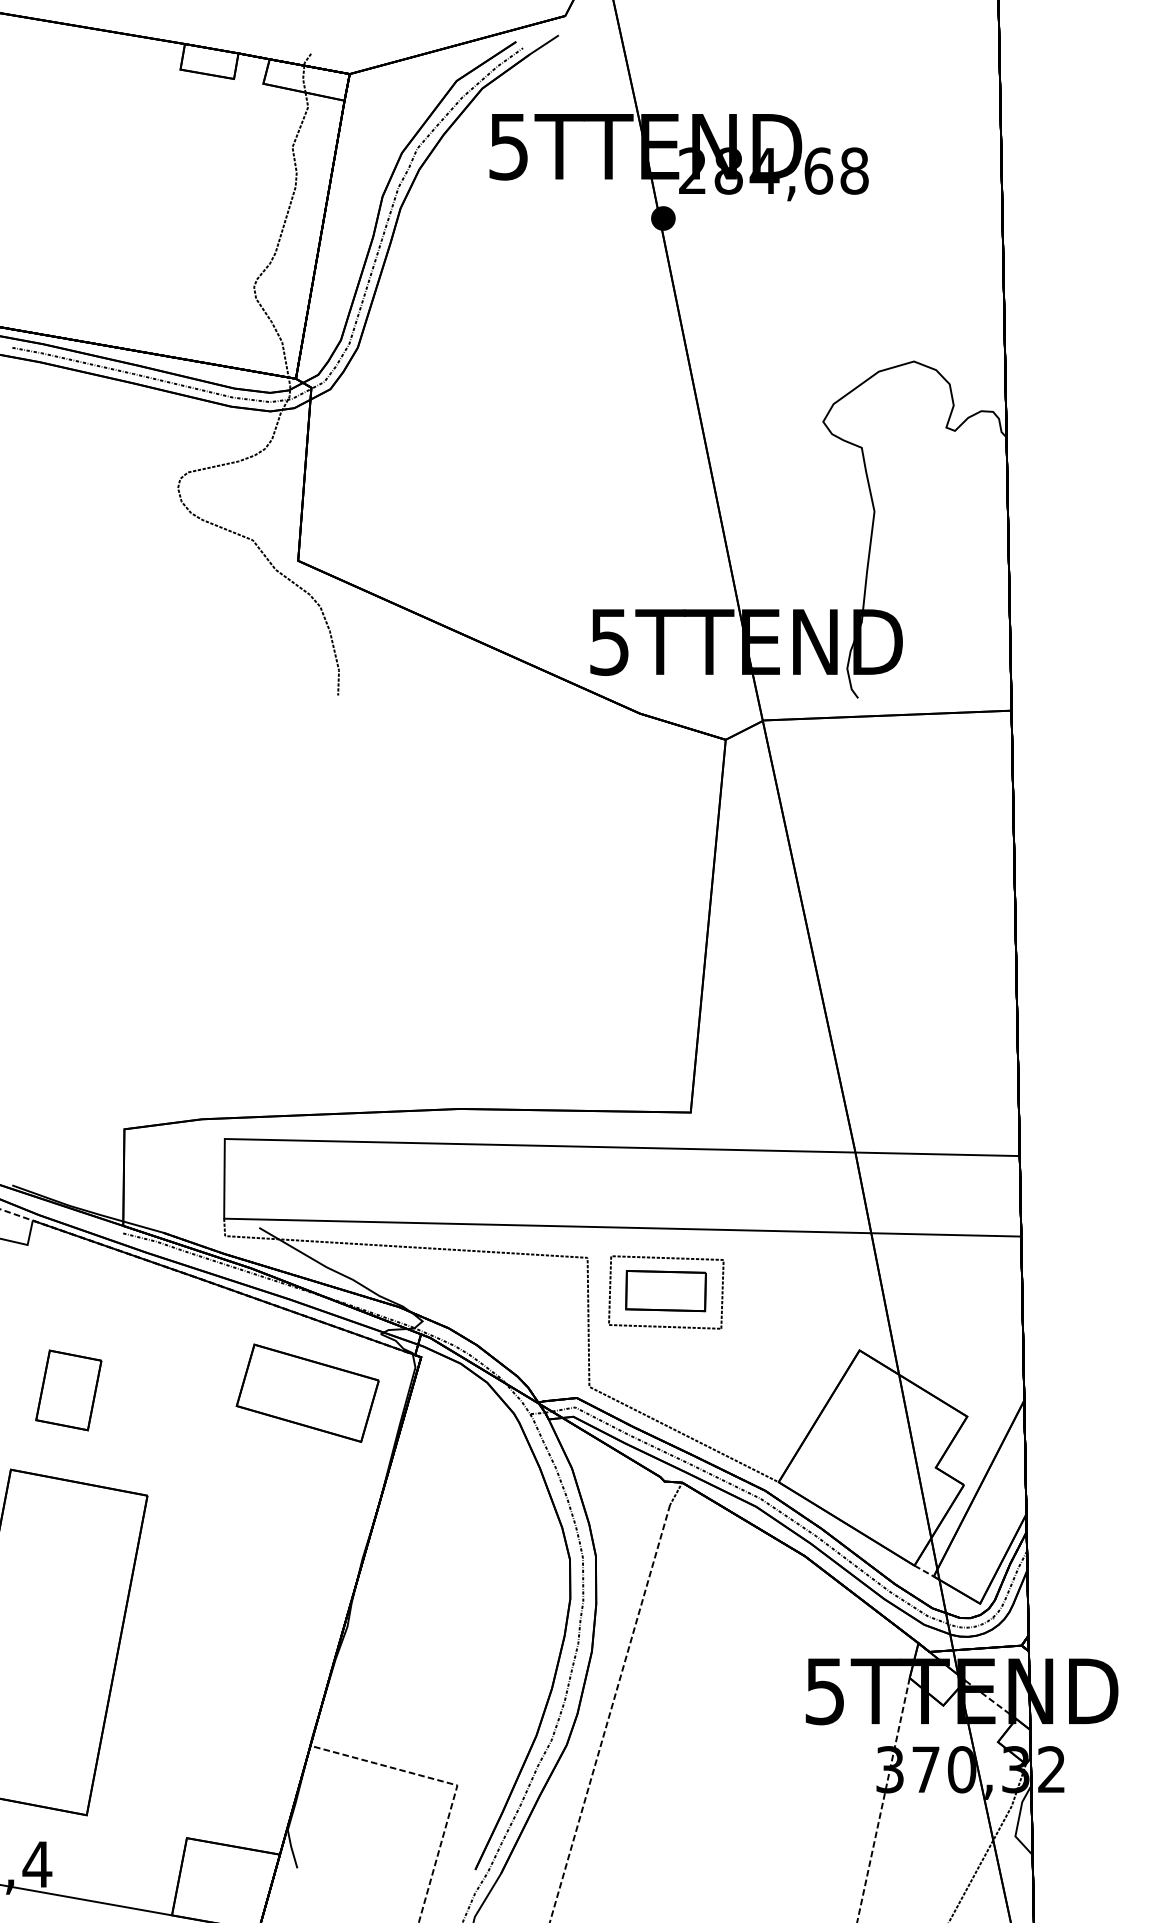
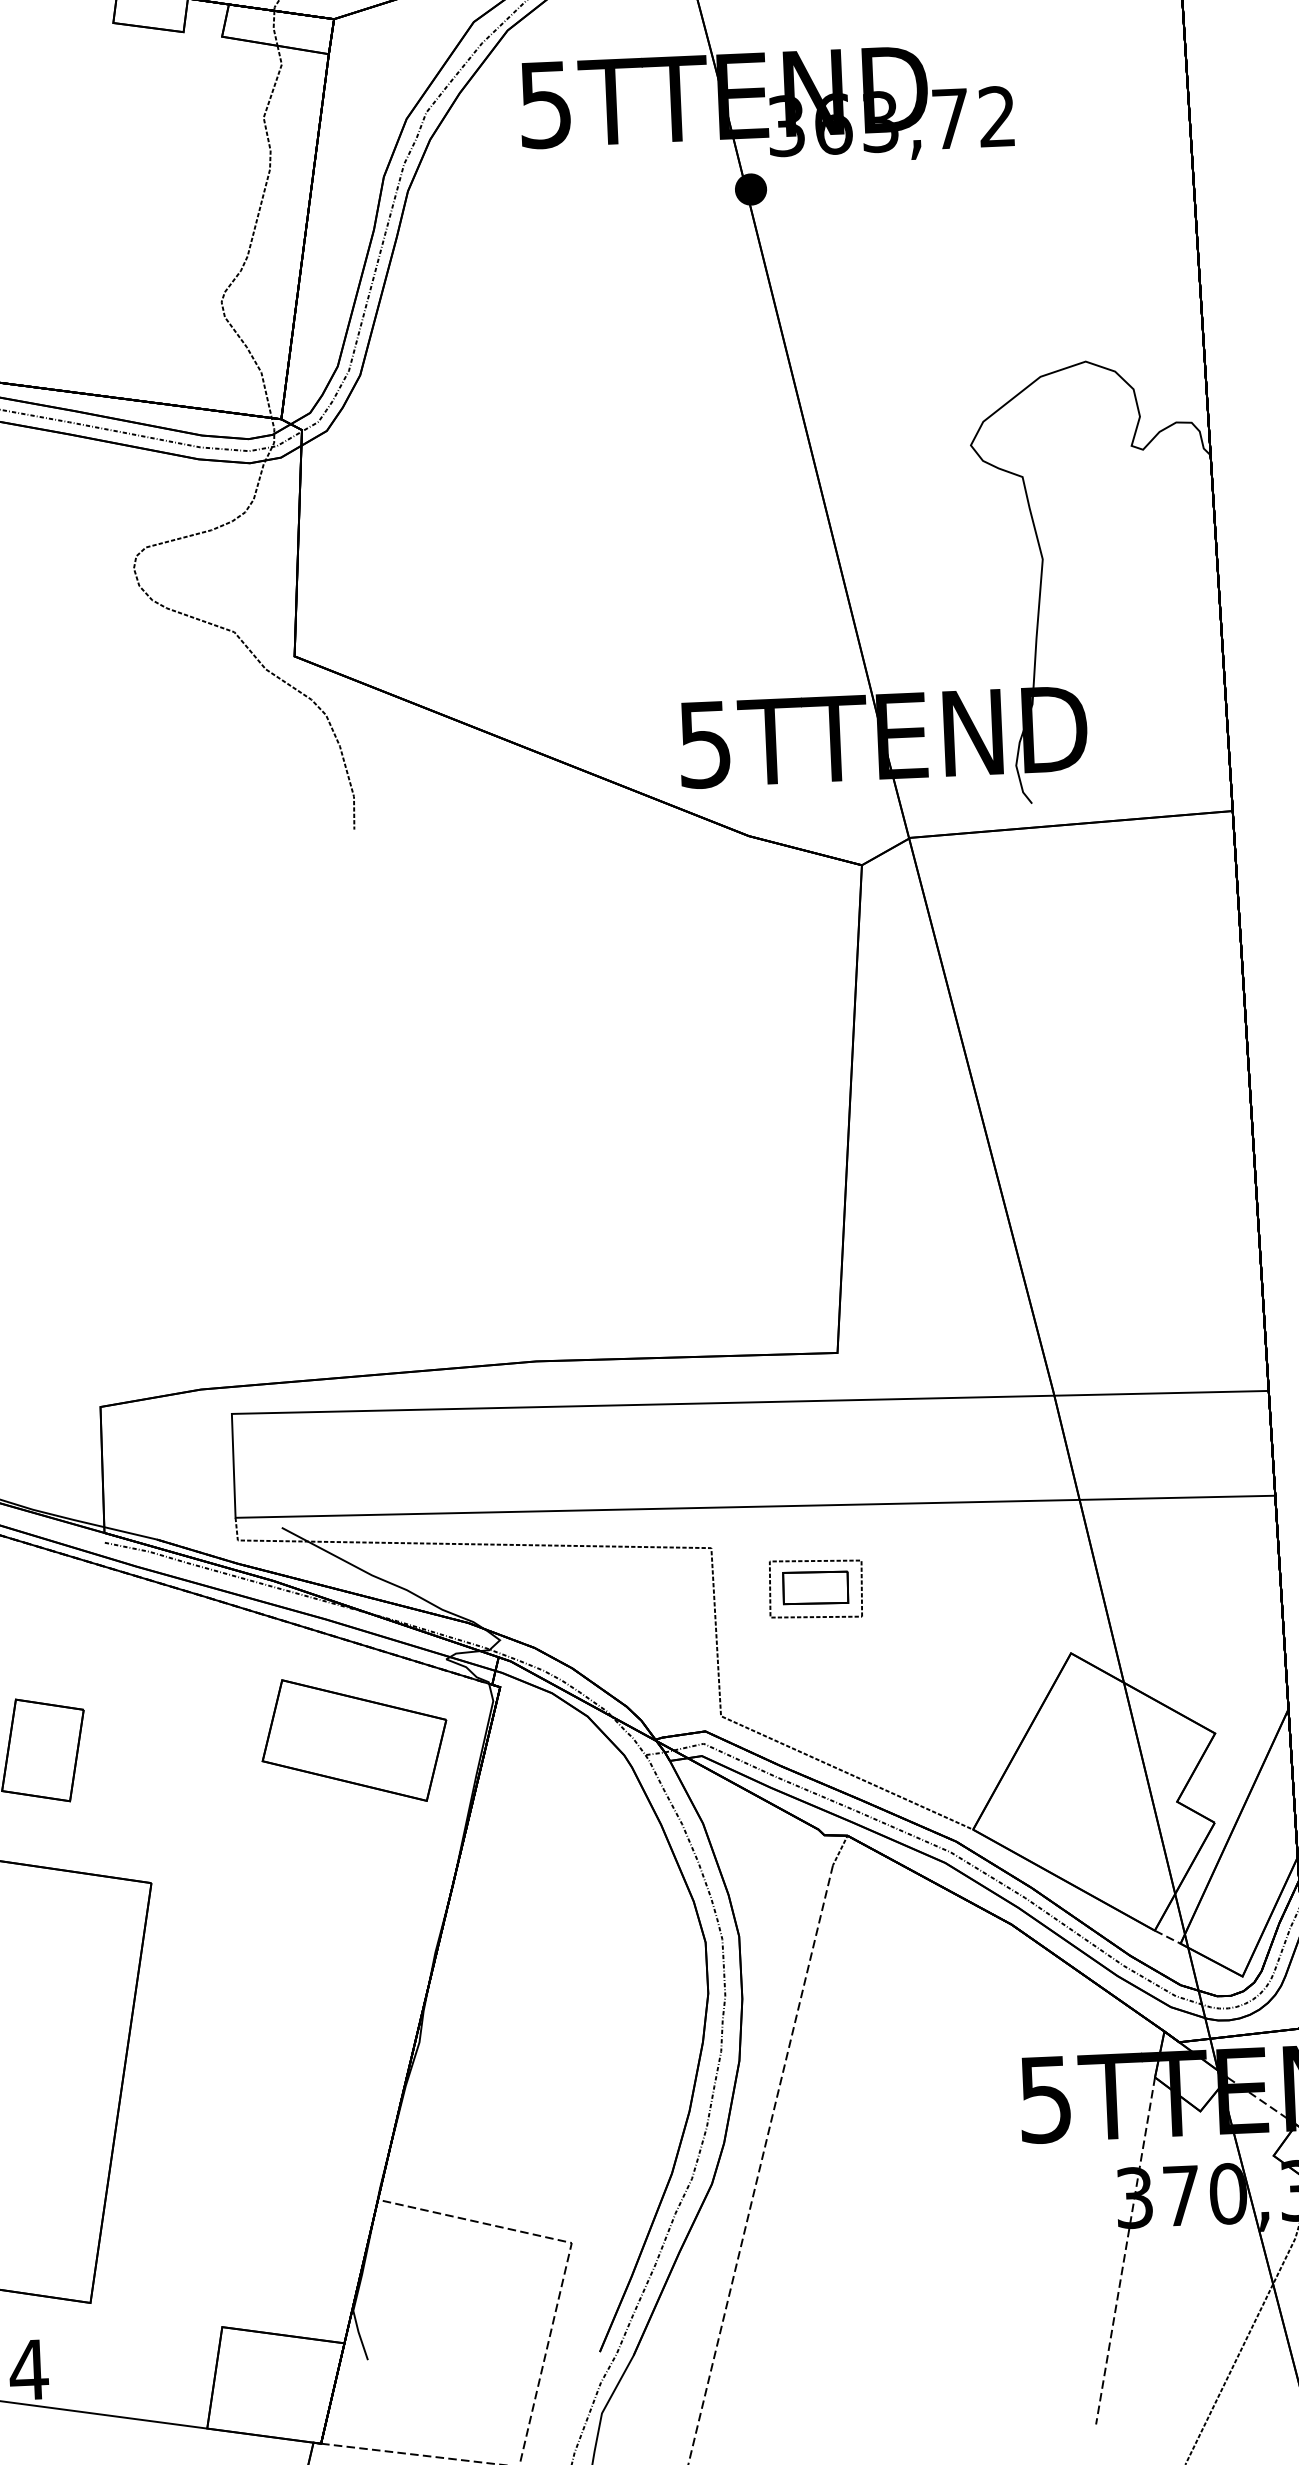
text: (773, 170) -> (891, 120), 284,68 -> 363,72
part: (666, 1292) -> (816, 1588), size x0.62

